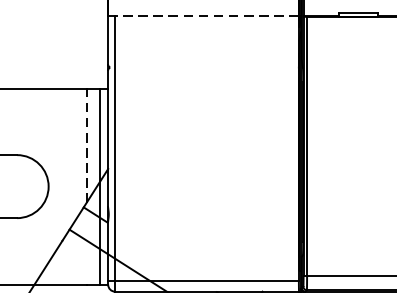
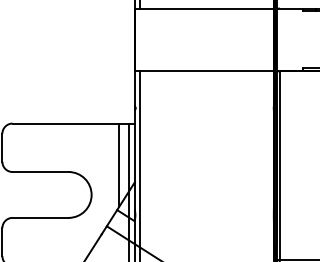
line: (206, 17) -> (206, 71), dashed -> solid
line: (86, 146) -> (119, 165), dashed -> solid

